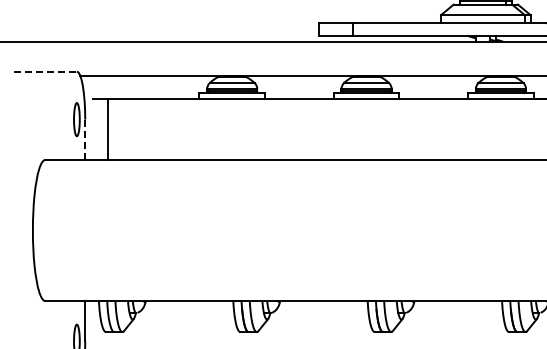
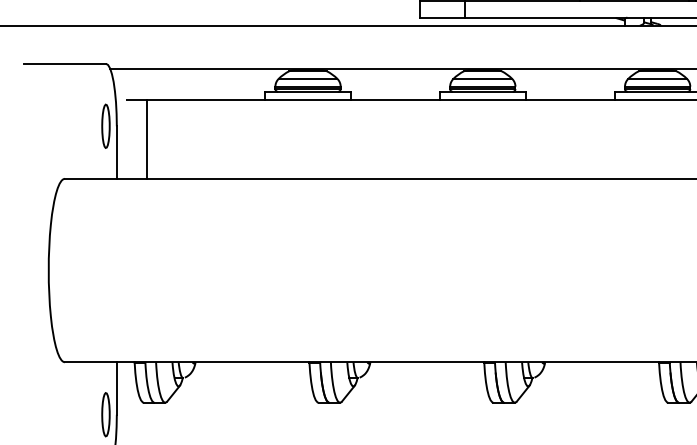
line: (45, 71) -> (65, 63), dashed -> solid
line: (85, 140) -> (117, 153), dashed -> solid

